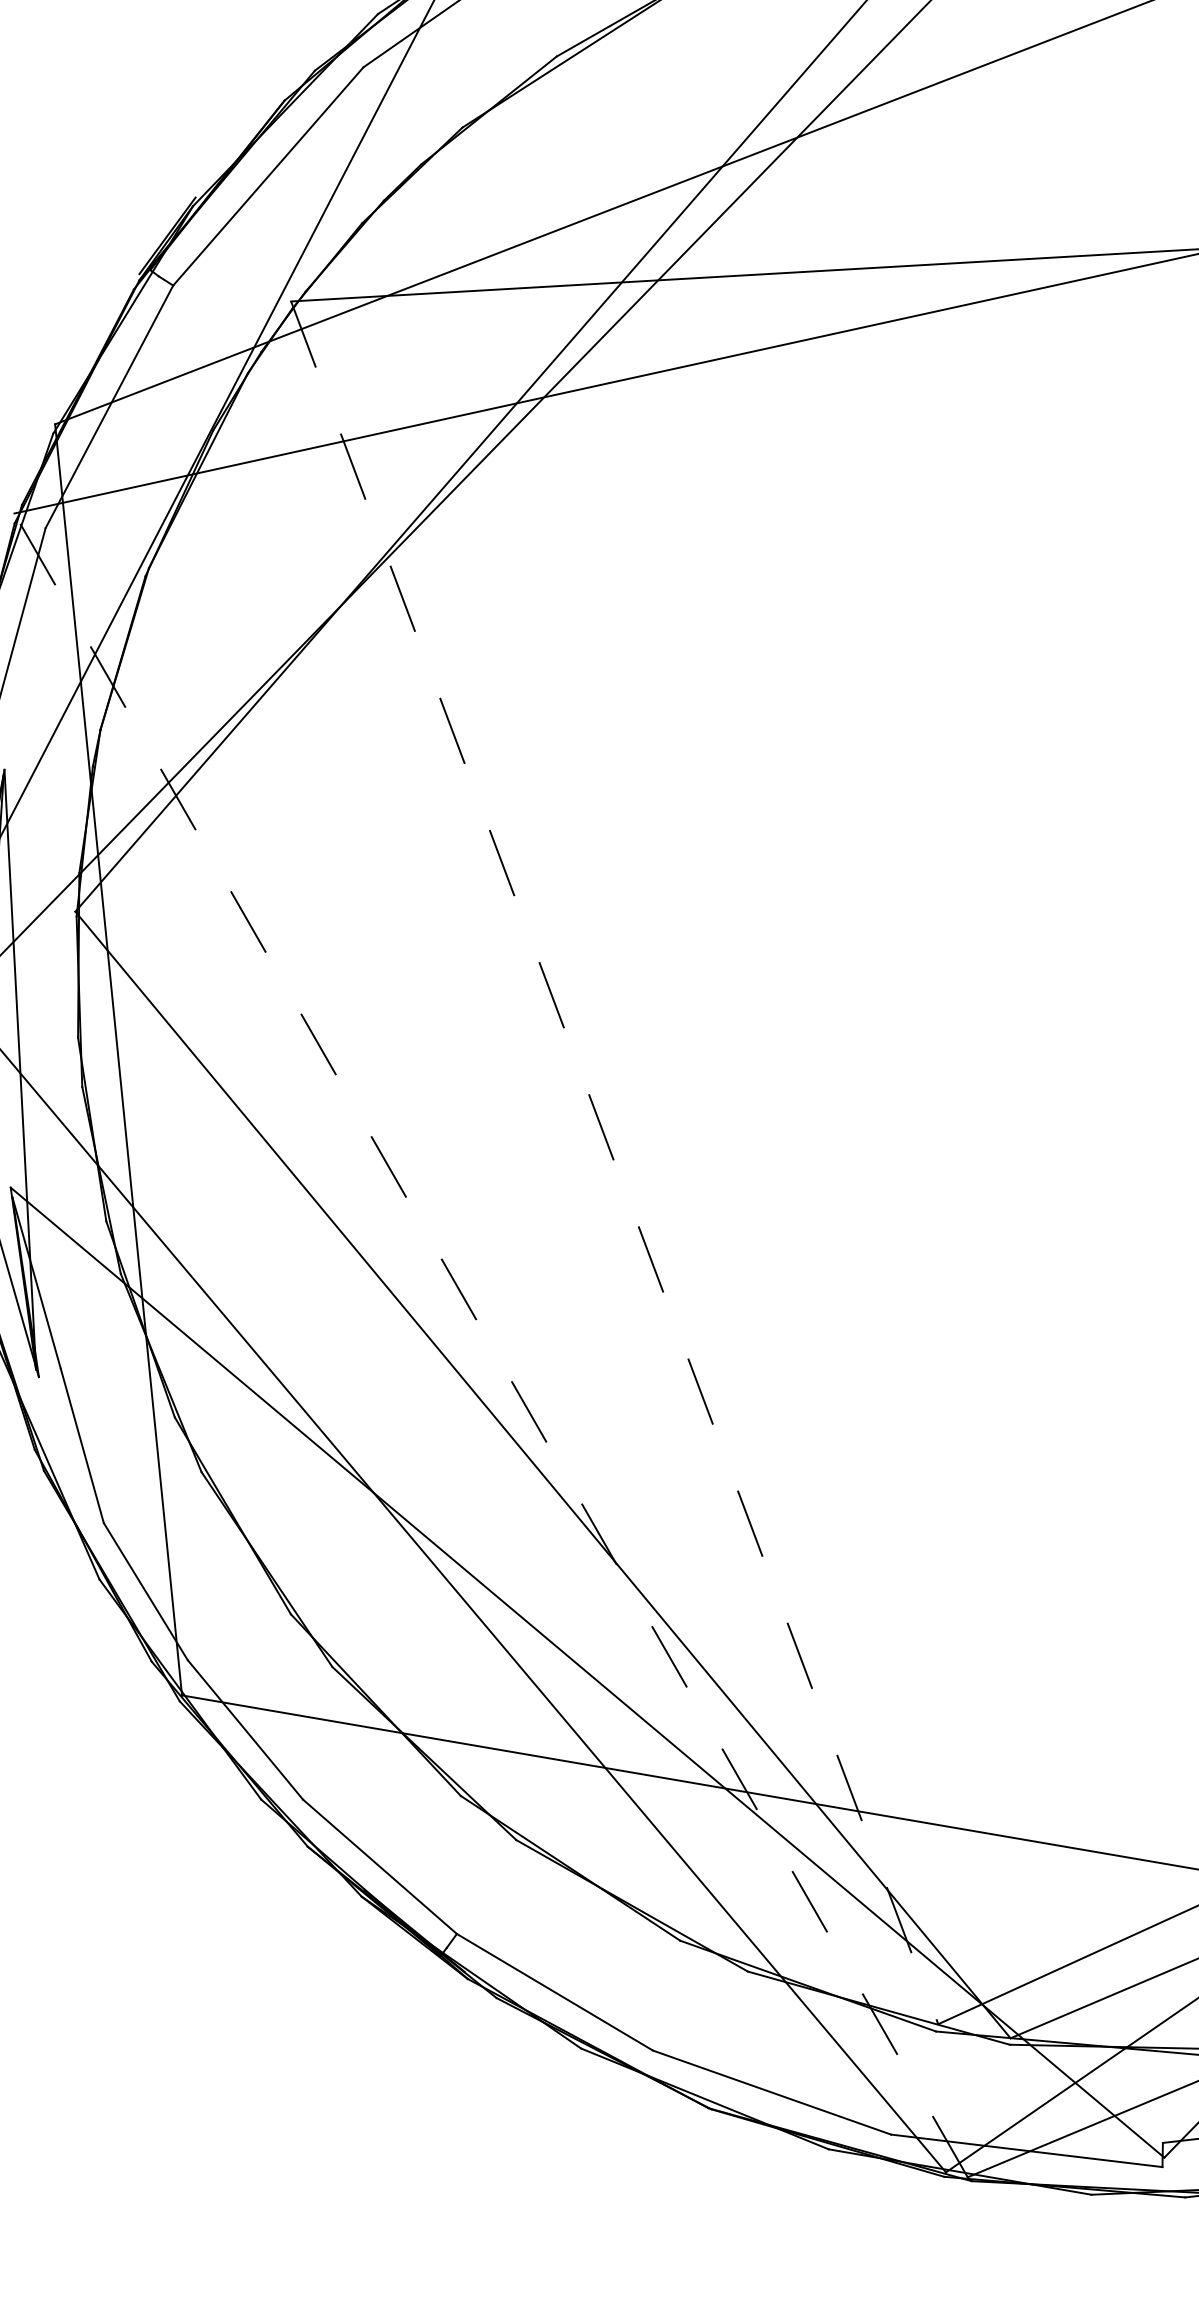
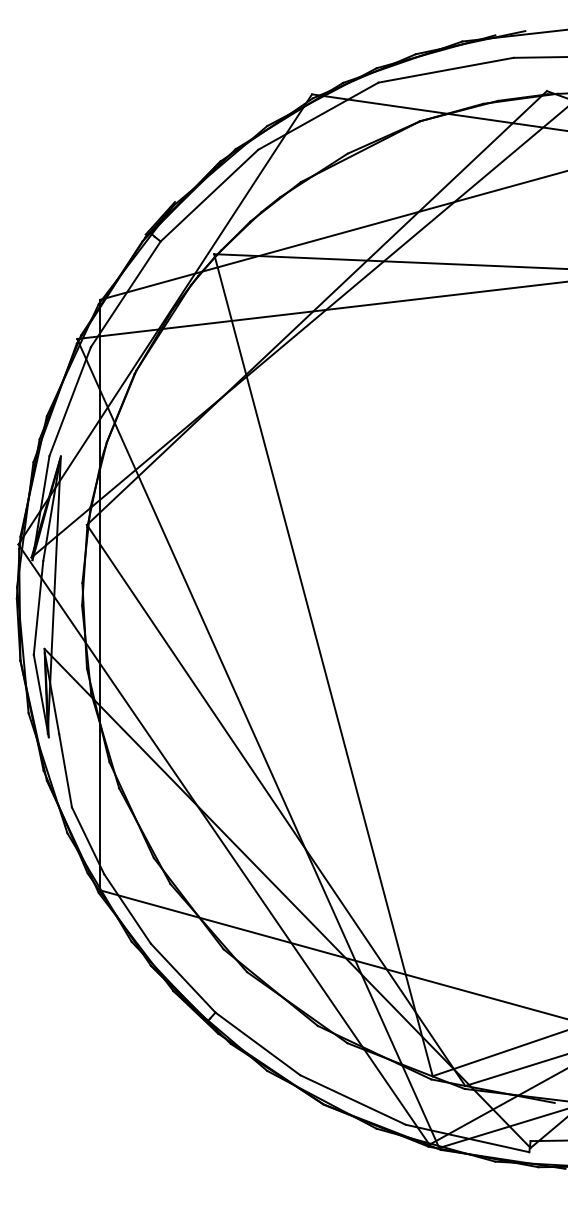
line: (614, 1163) -> (323, 665), dashed -> solid
line: (491, 1345) -> (258, 743), dashed -> solid

